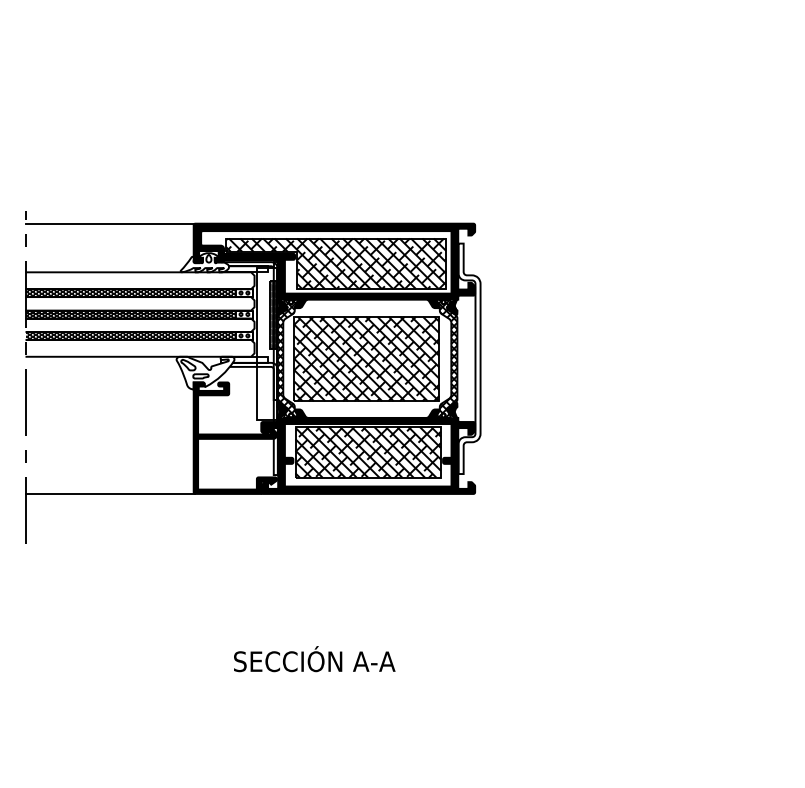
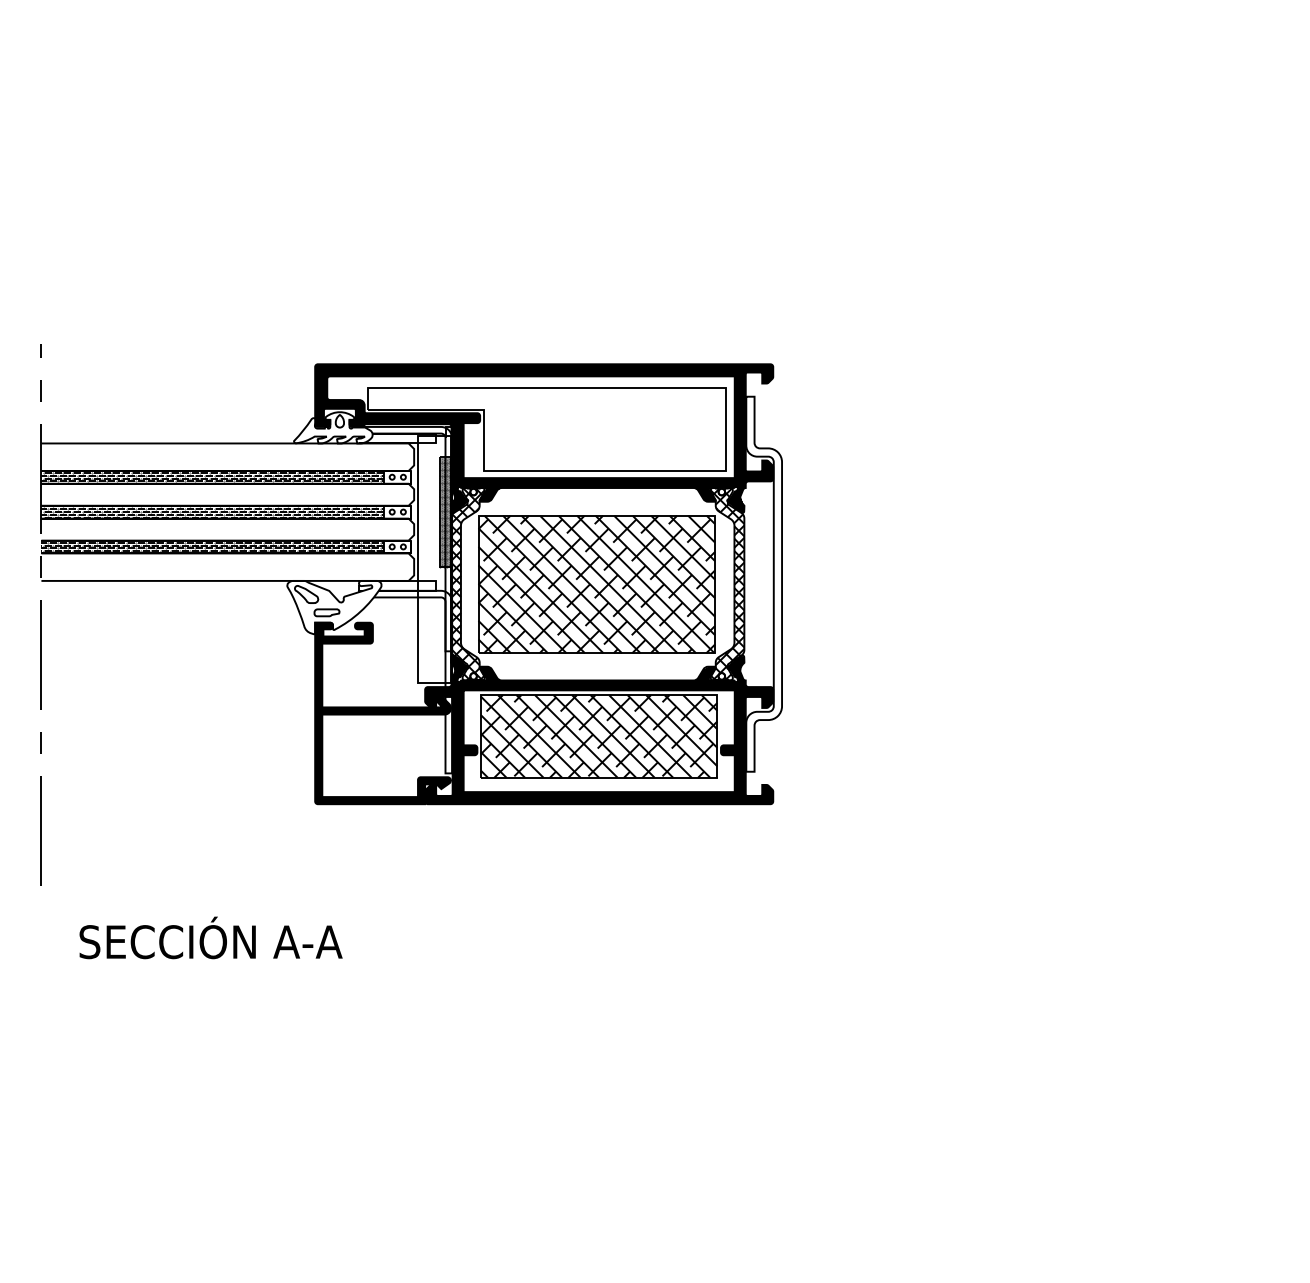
line: (110, 223) -> (179, 363), removed
hatch: (335, 263) -> (545, 429), removed
line: (110, 493) -> (179, 803), removed
text: (314, 659) -> (210, 938), moved

